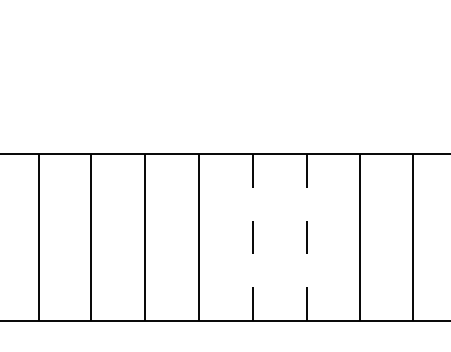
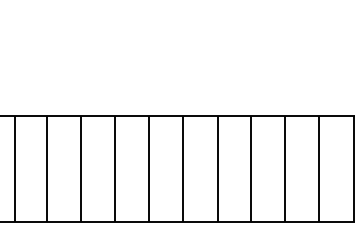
line: (252, 237) -> (183, 169), dashed -> solid
line: (306, 237) -> (217, 169), dashed -> solid

